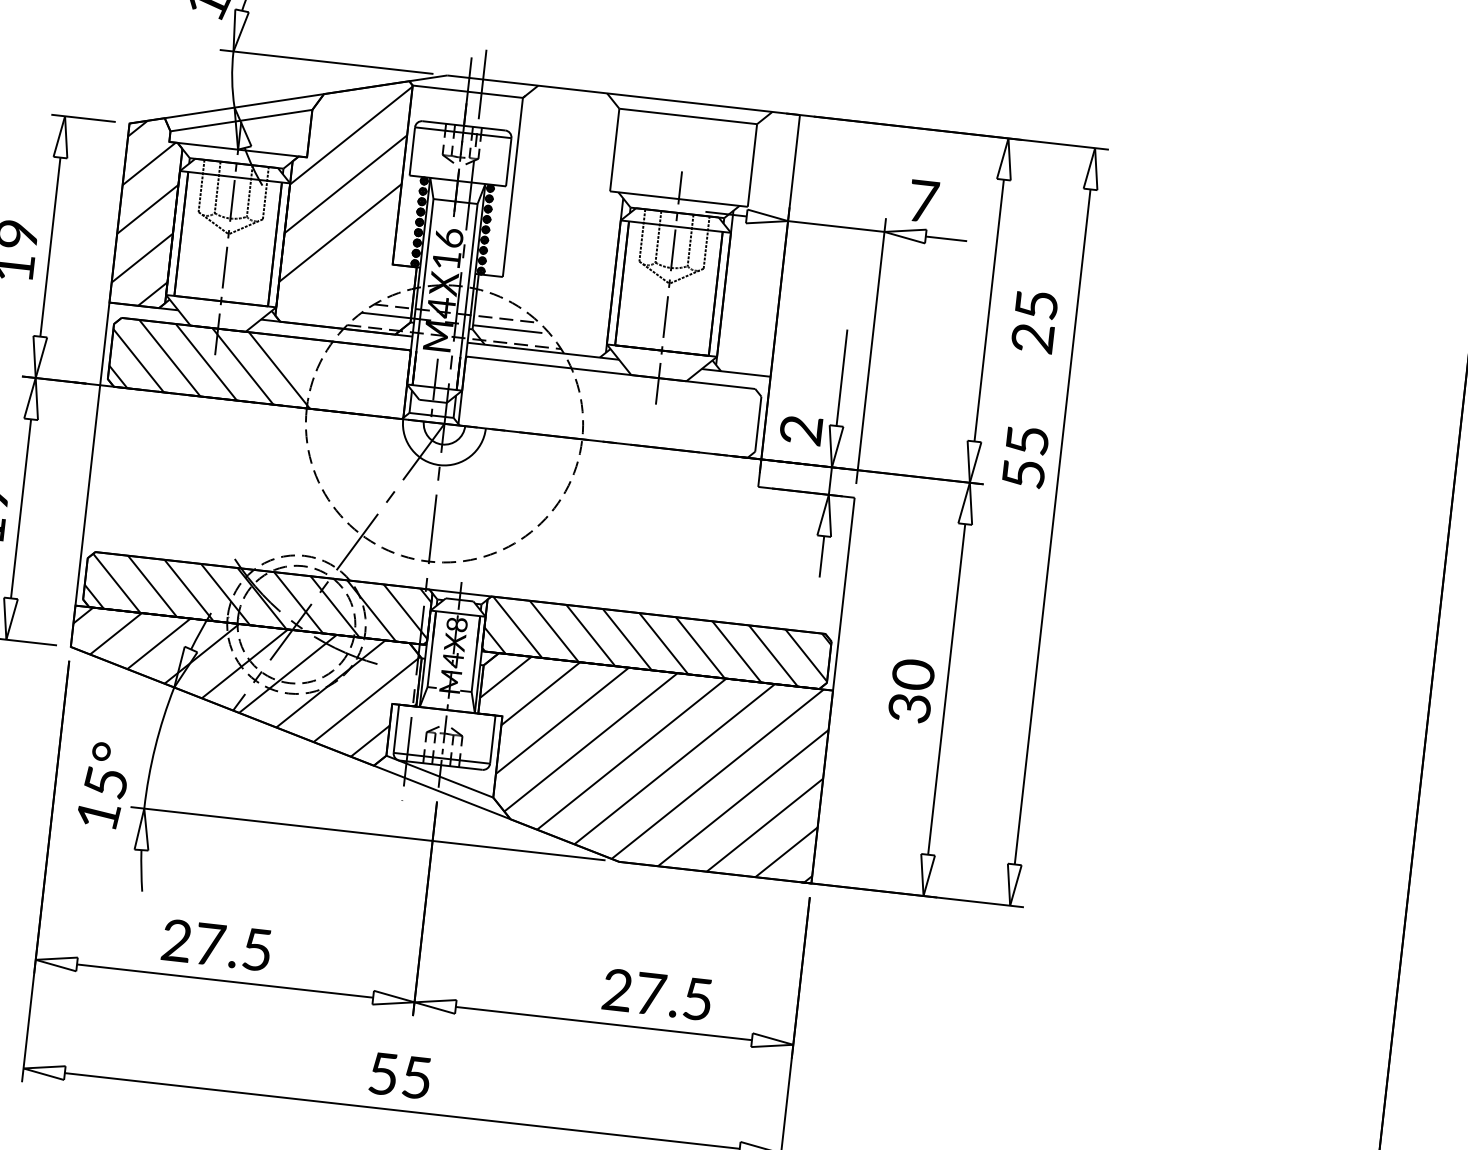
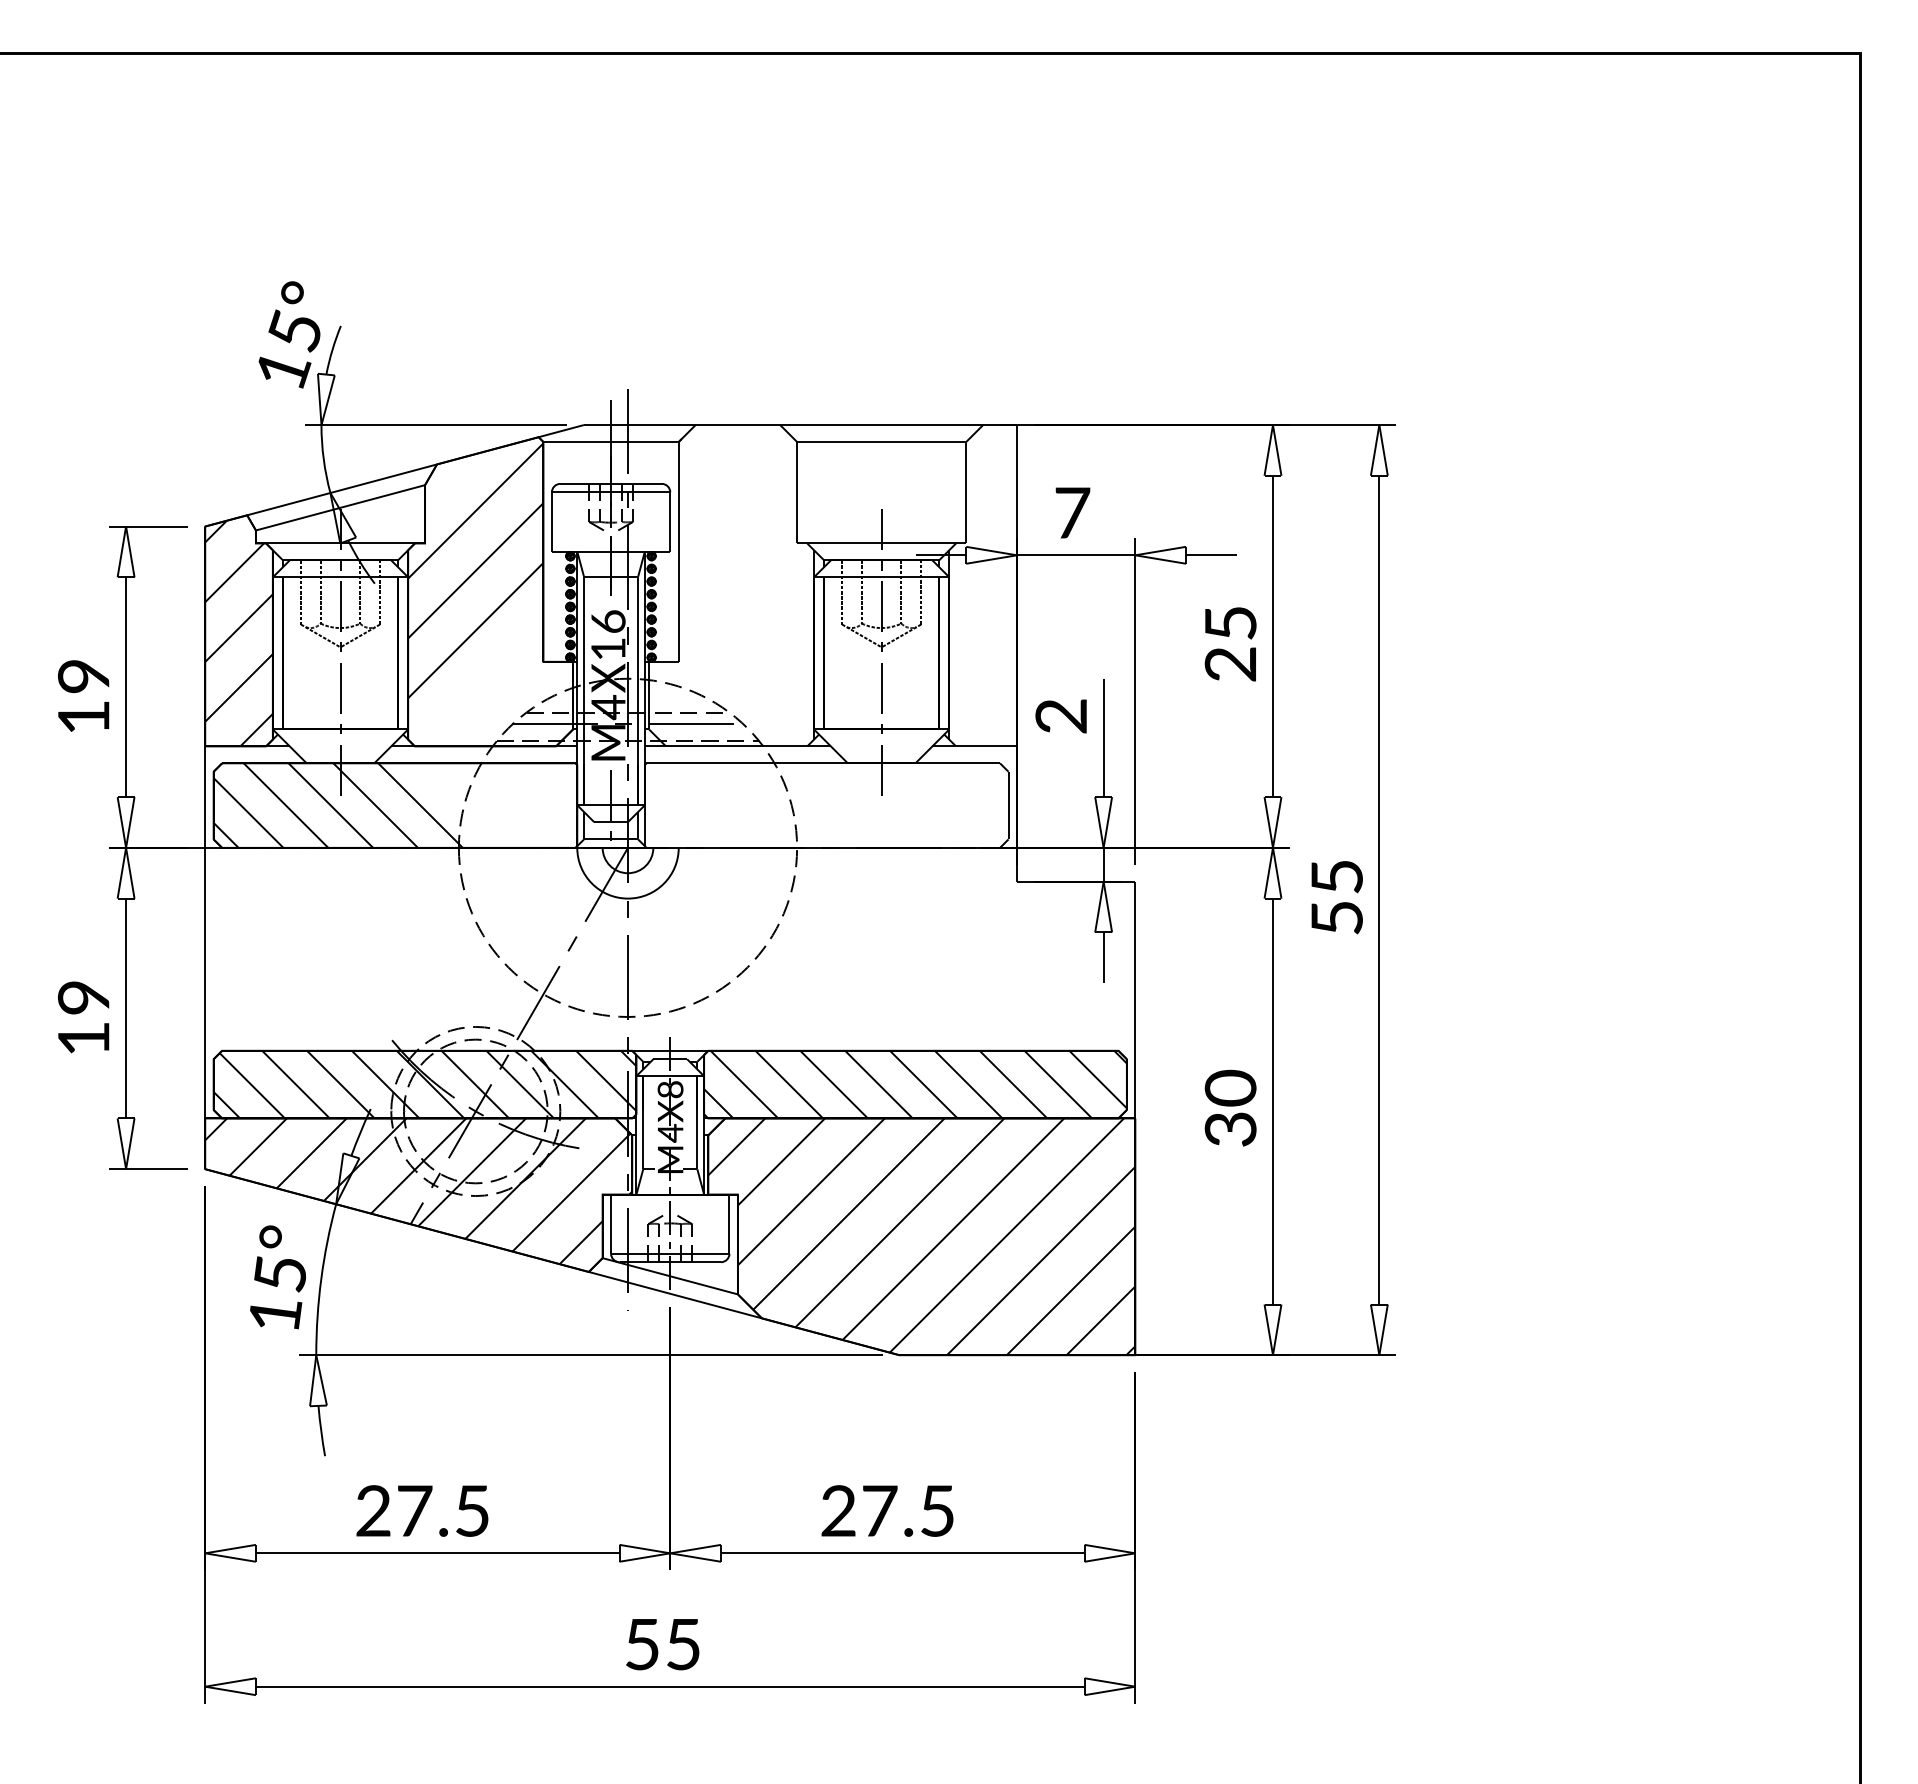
text: (923, 201) -> (1072, 512), moved
text: (1034, 322) -> (1230, 644), moved
text: (800, 430) -> (1060, 716), moved
text: (1025, 457) -> (1336, 897), moved
text: (103, 785) -> (277, 1277), moved
text: (657, 994) -> (887, 1510), moved

